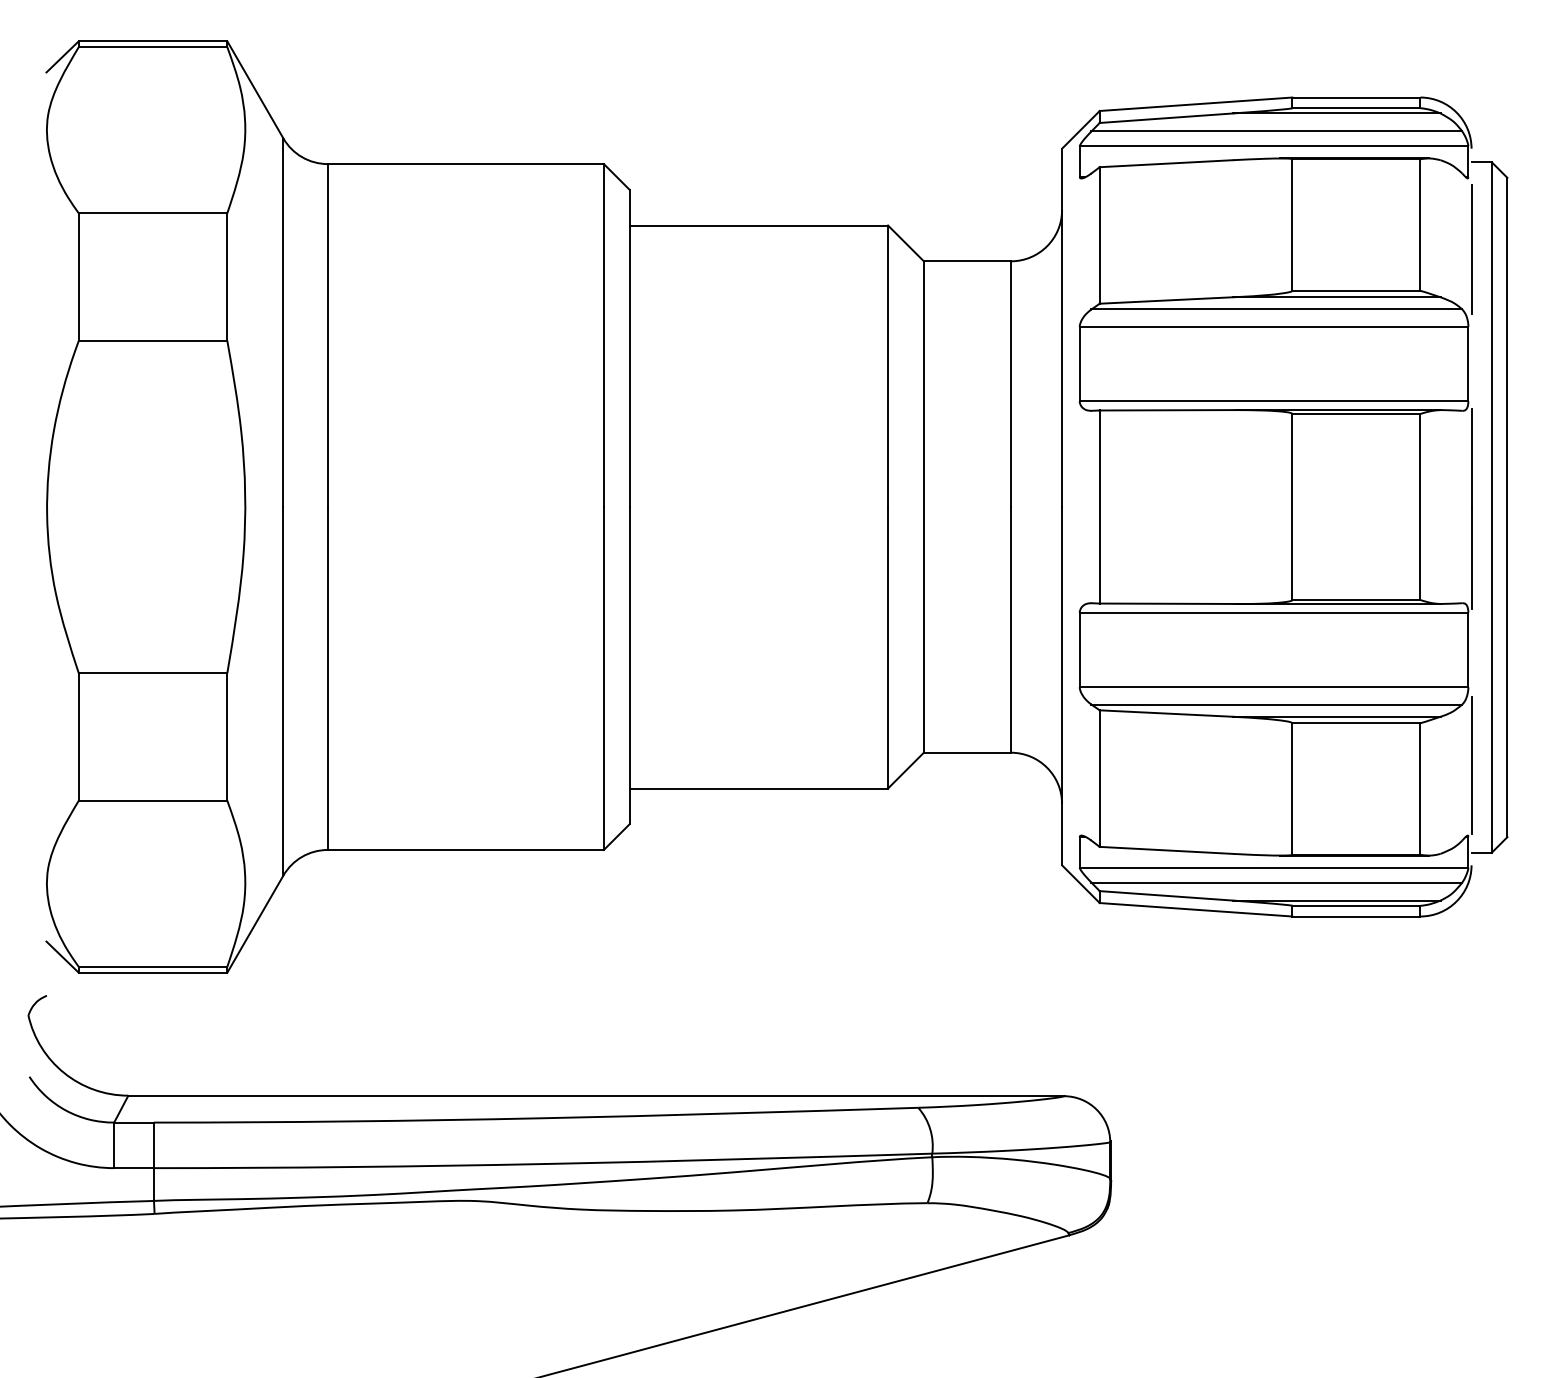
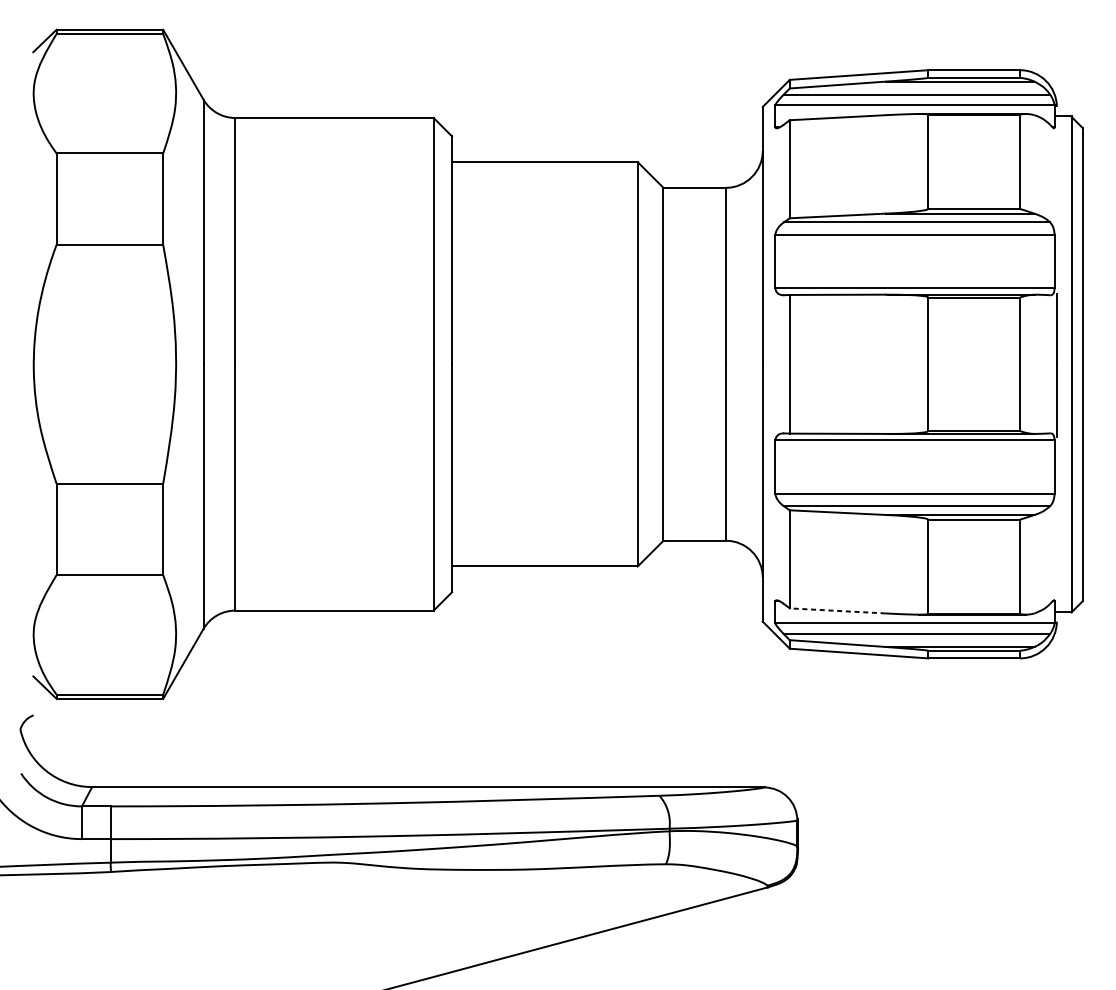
line: (1471, 249) -> (1056, 179), removed
line: (1471, 765) -> (1056, 549), removed
line: (1166, 850) -> (837, 610), solid -> dashed

